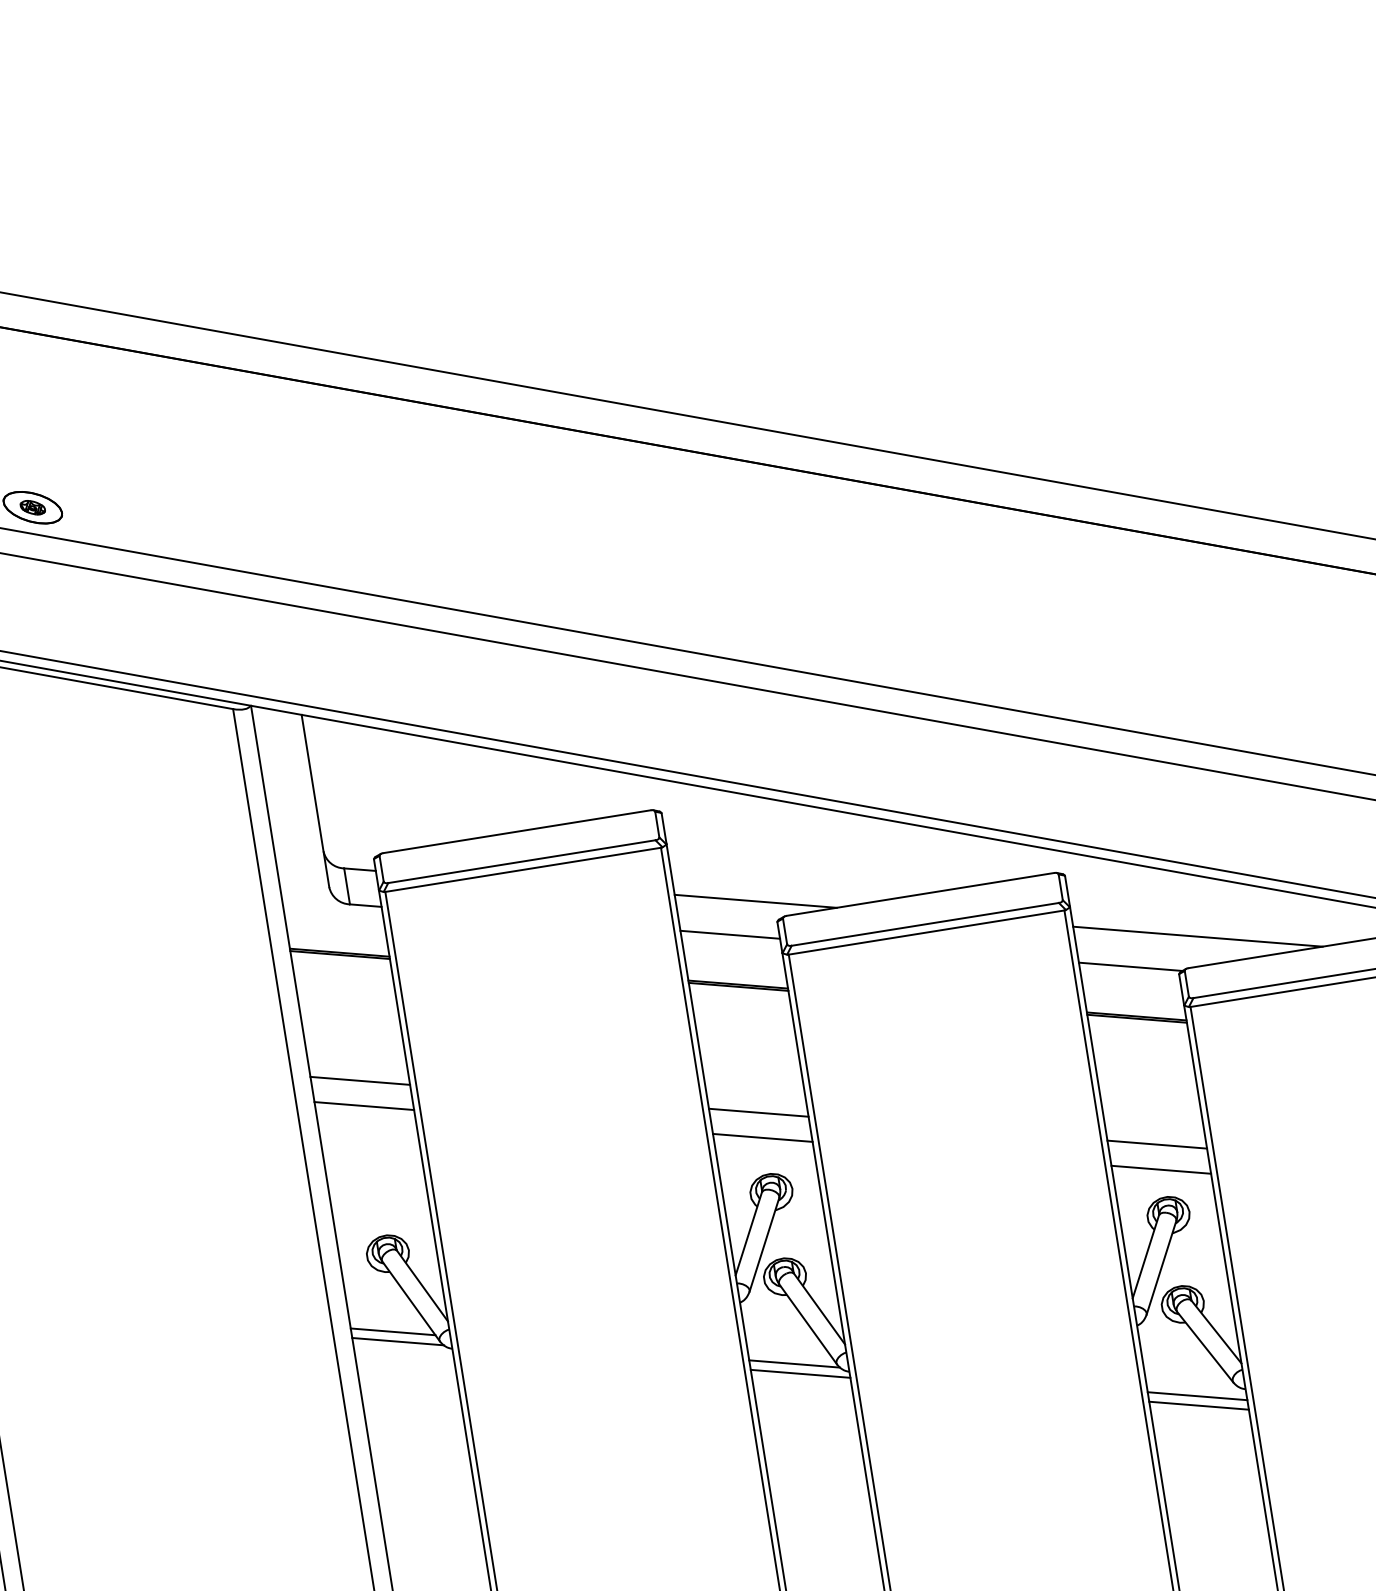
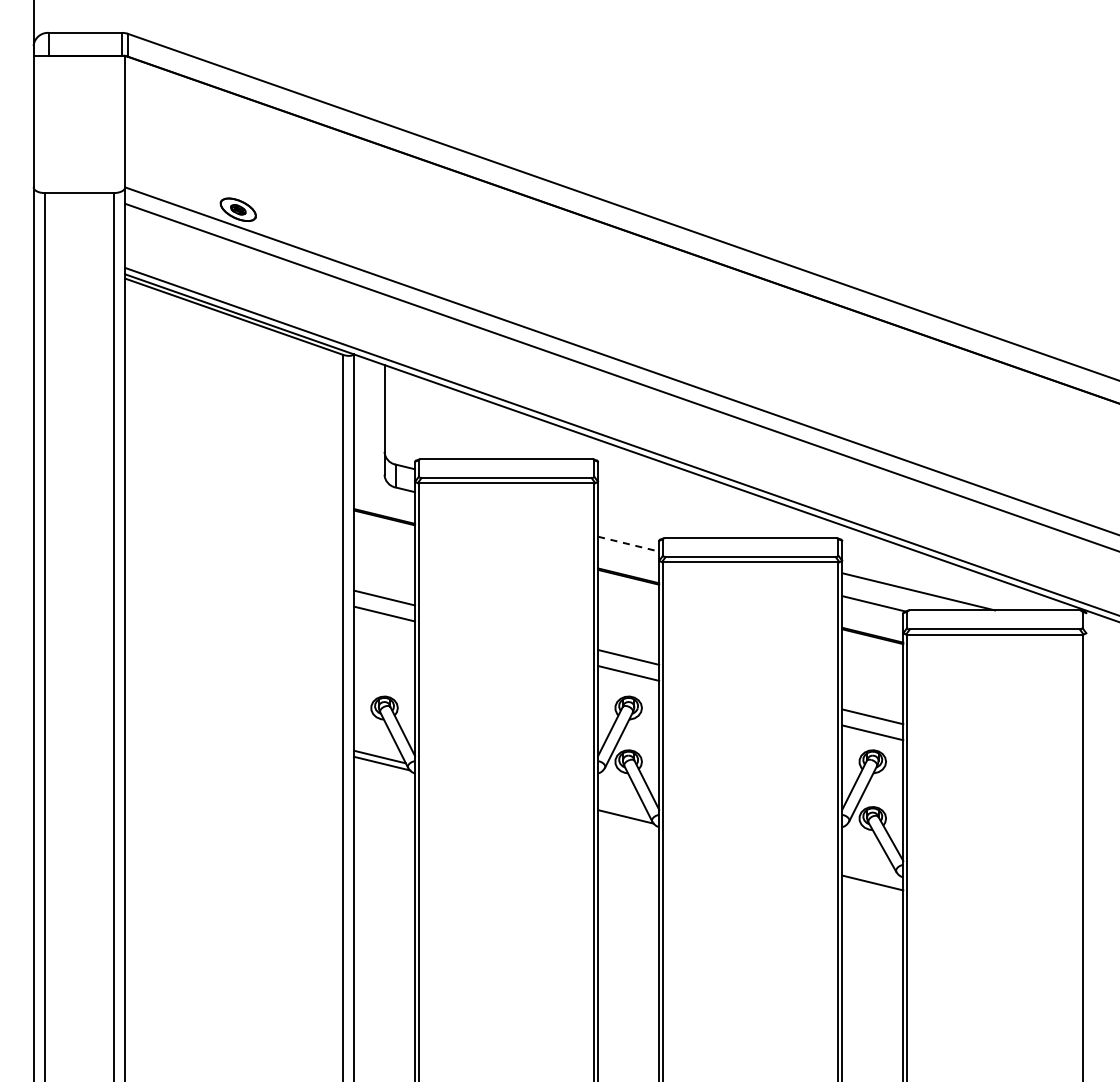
line: (755, 900) -> (647, 525), removed
line: (731, 935) -> (629, 544), solid -> dashed
line: (800, 1373) -> (628, 823), removed
line: (1196, 1395) -> (872, 876), removed

